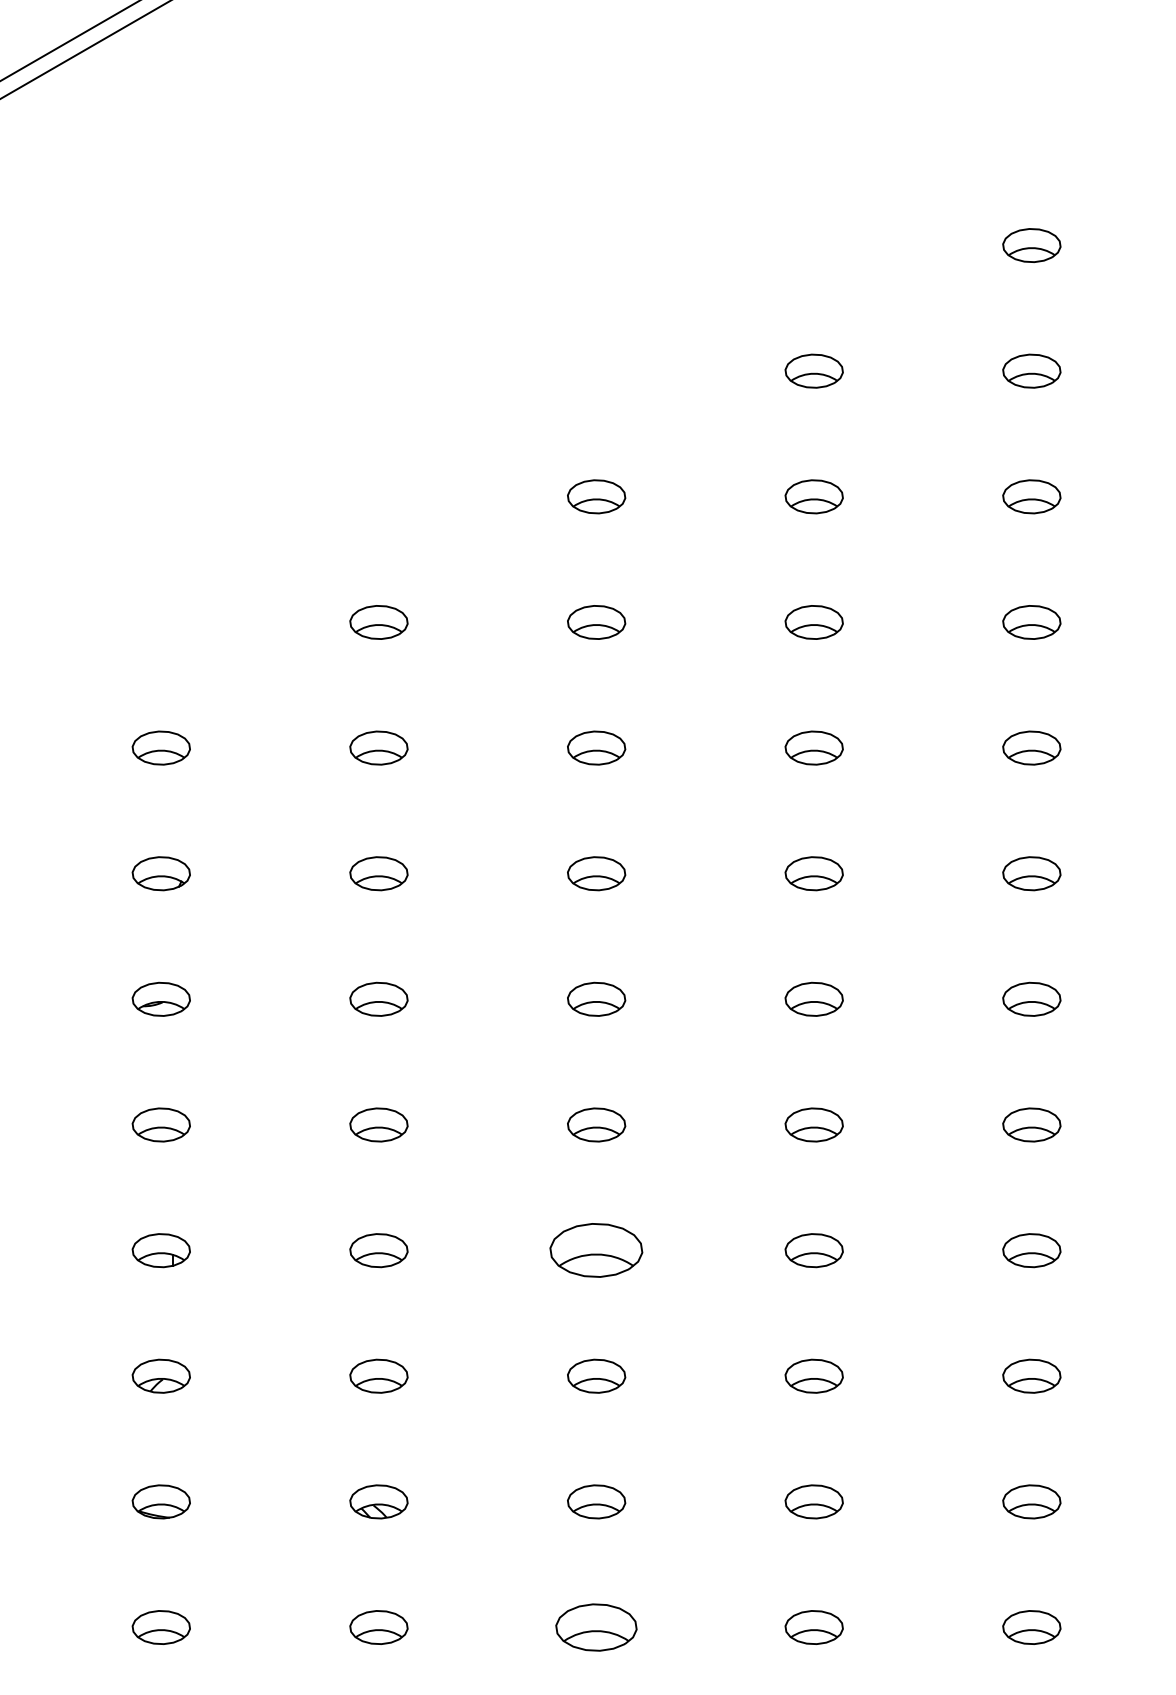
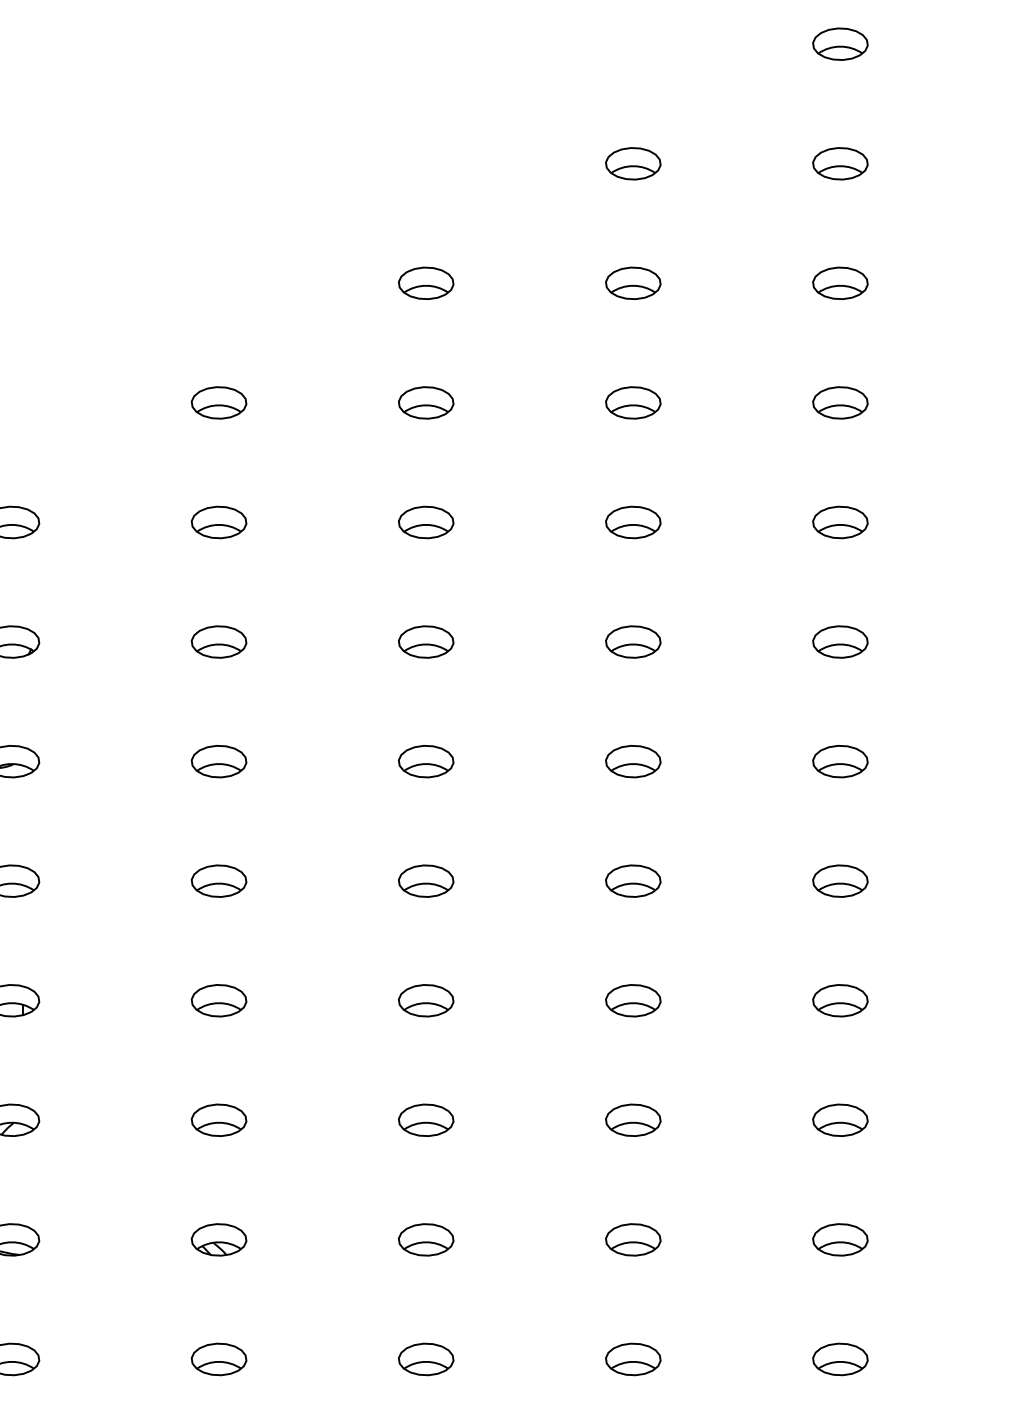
part: (596, 1250) -> (426, 1000), size x0.62
part: (596, 1627) -> (426, 1359), size x0.71

